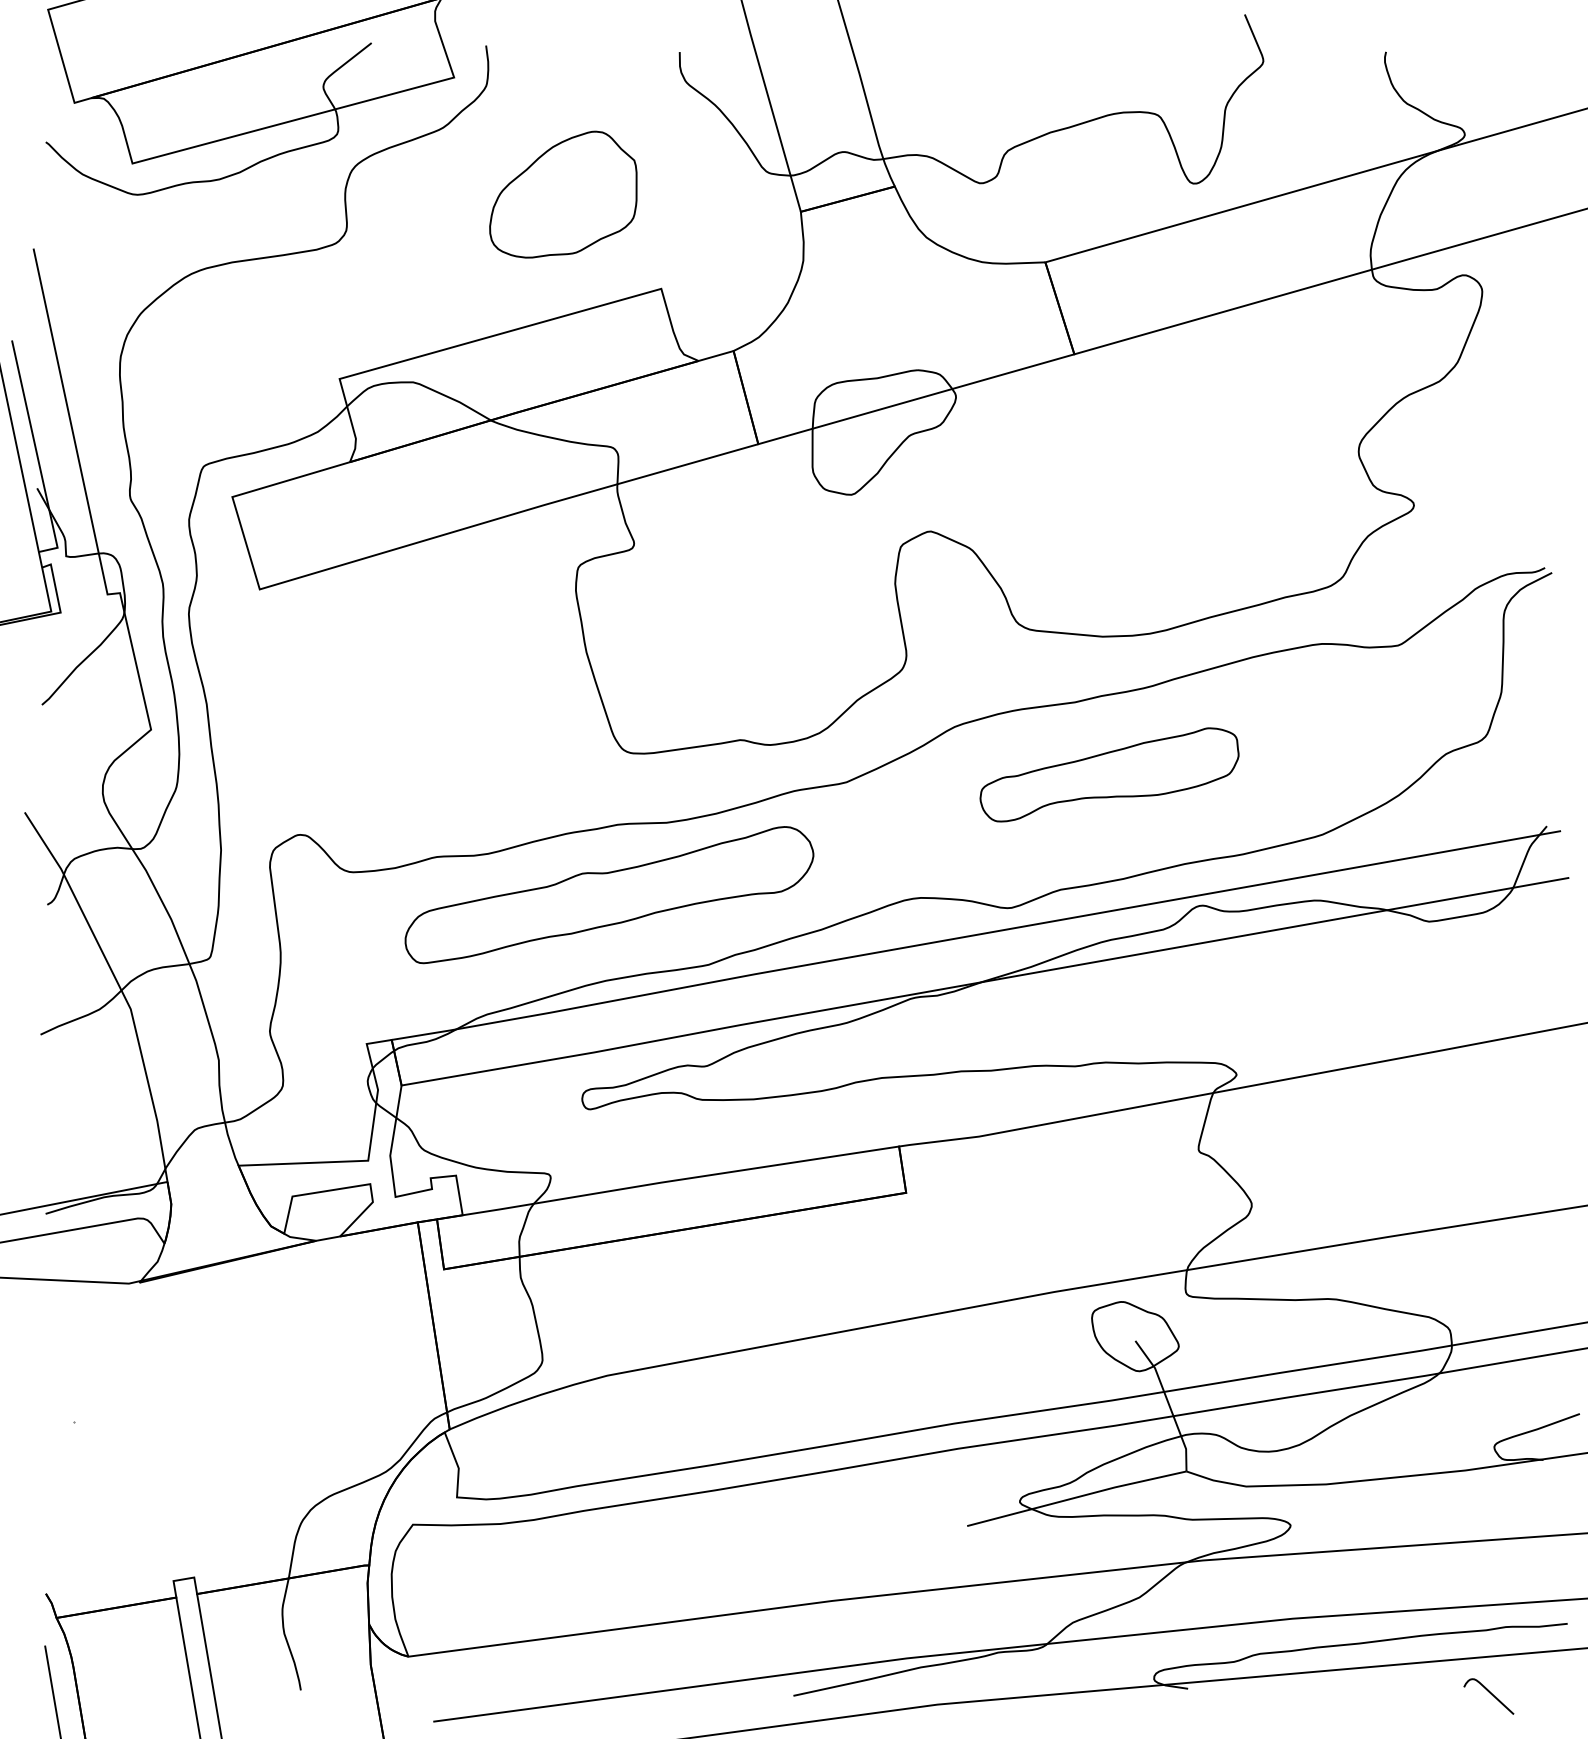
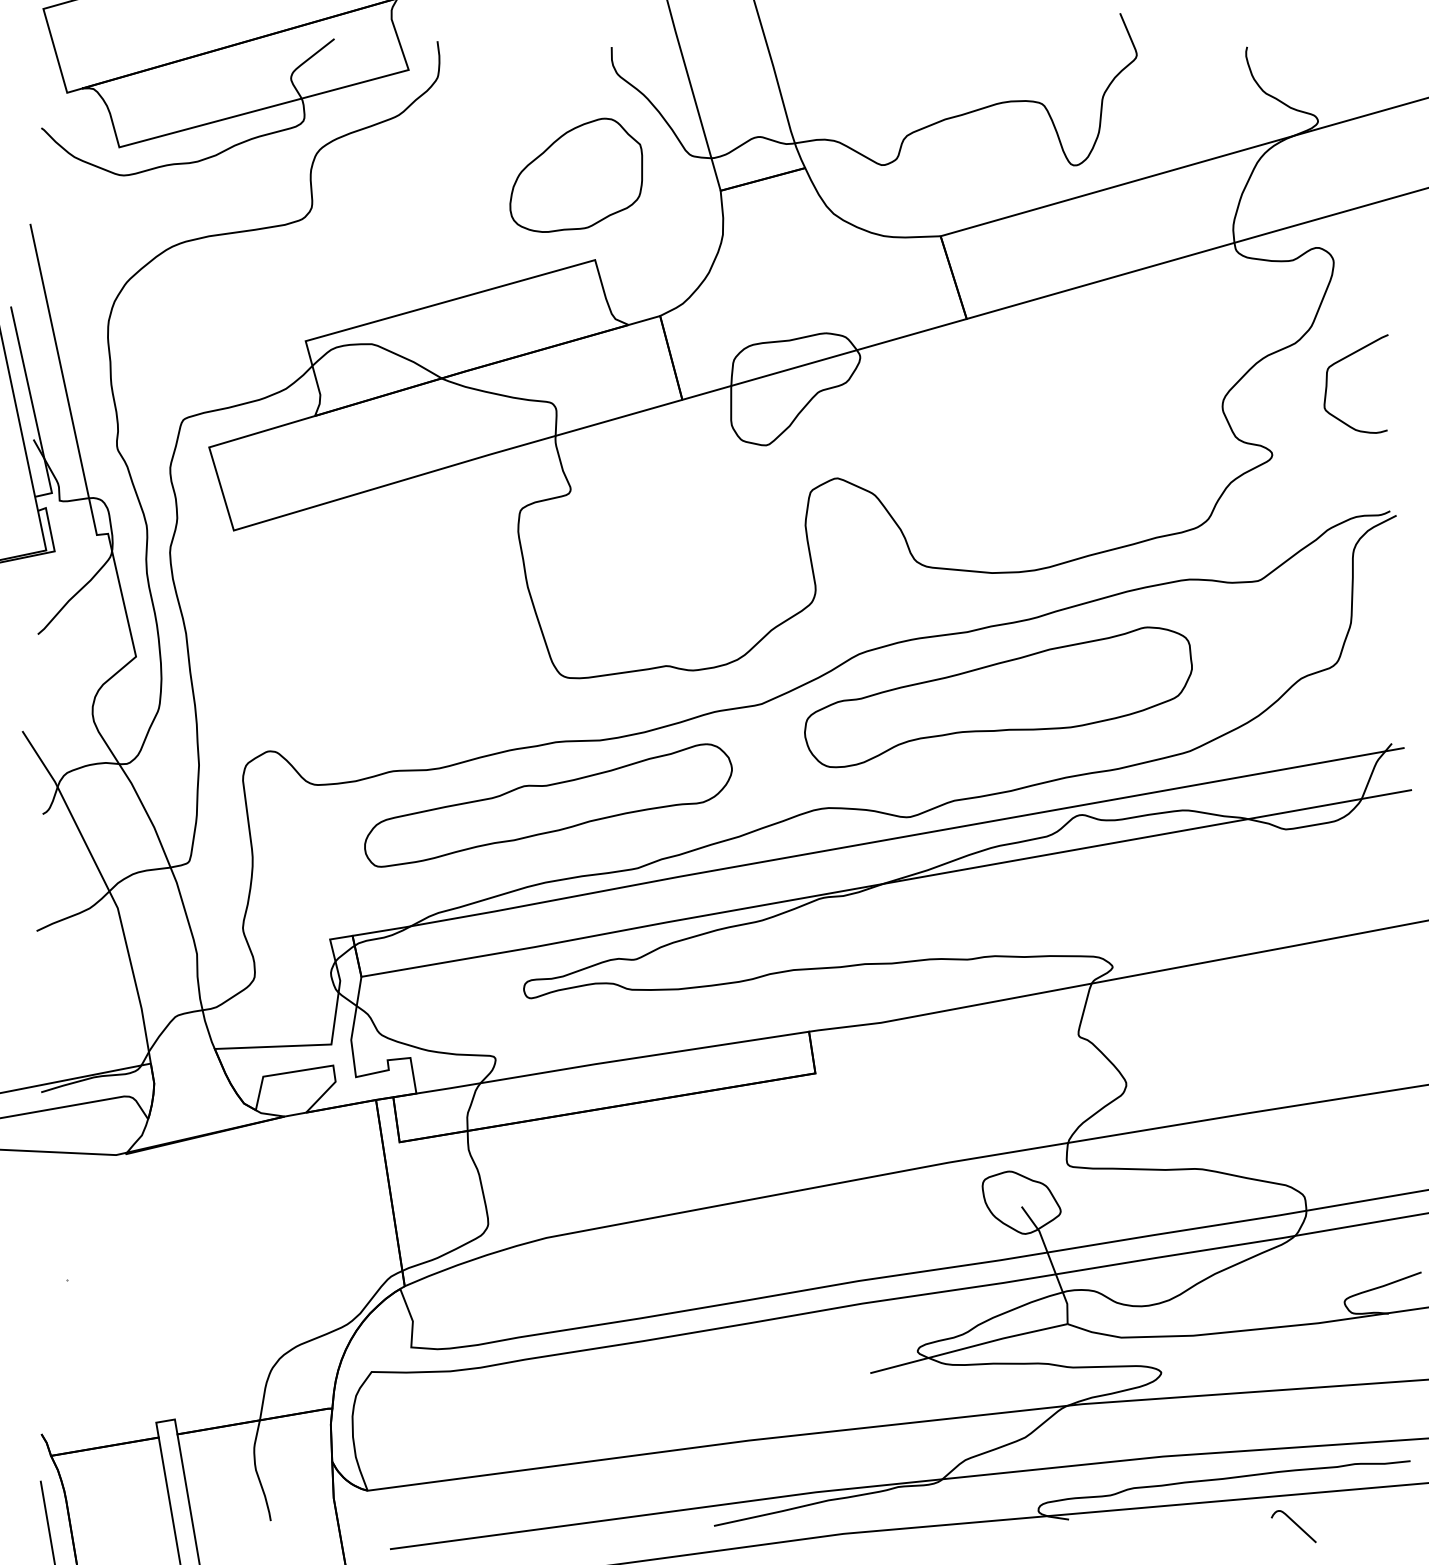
part: (563, 194) -> (576, 175), moved
curve: (1493, 399) -> (1343, 359), added
part: (1109, 774) -> (998, 697), size x1.67
curve: (1490, 1694) -> (1295, 1524), moved

